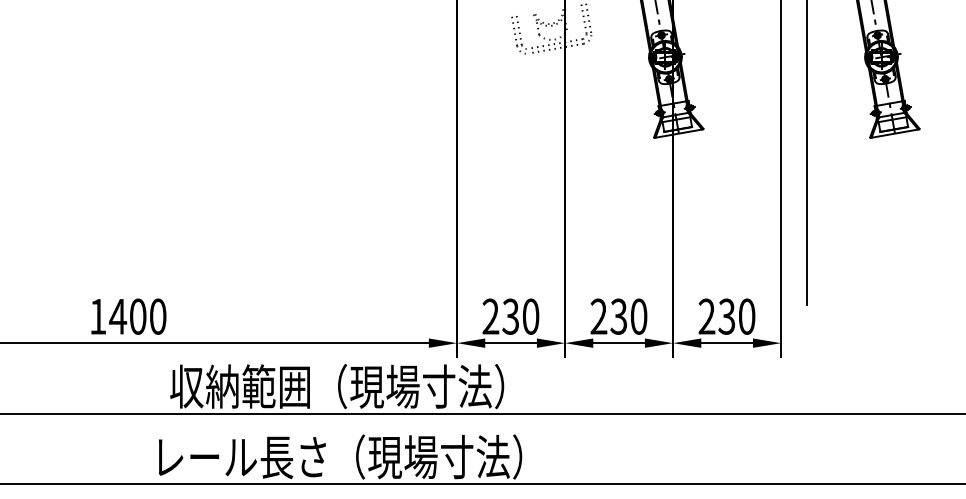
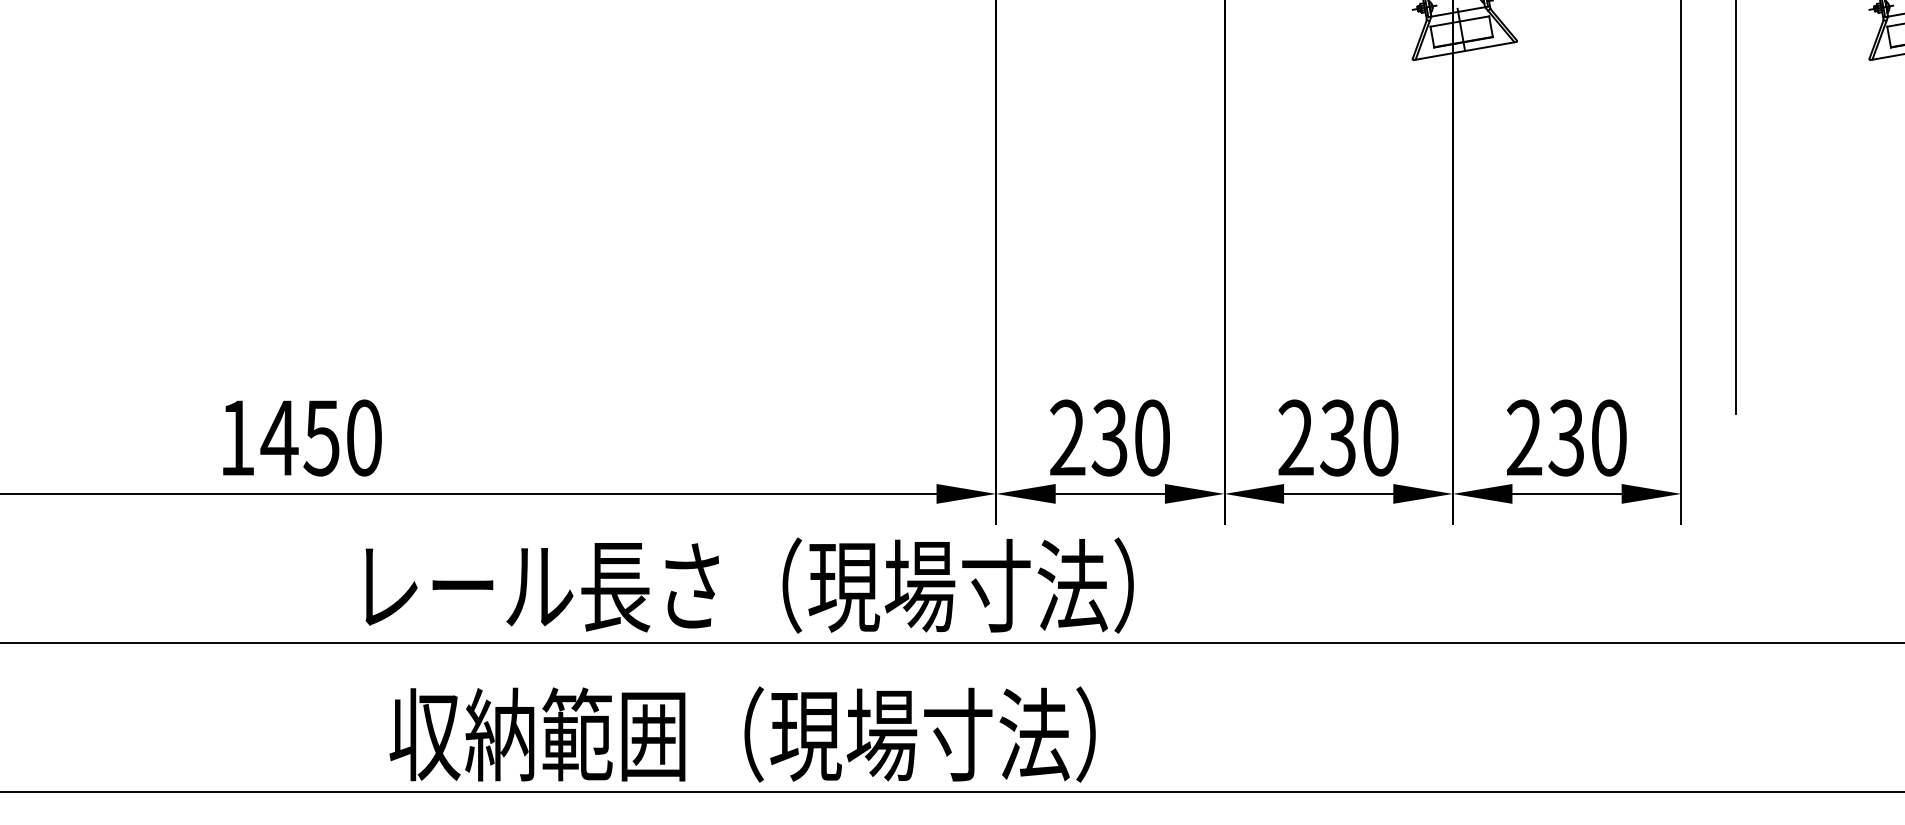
text: (137, 316) -> (320, 437), 1400 -> 1450
text: (340, 386) -> (749, 585), 収納範囲（現場寸法） -> レール長さ（現場寸法）
text: (340, 456) -> (749, 733), レール長さ（現場寸法） -> 収納範囲（現場寸法）

